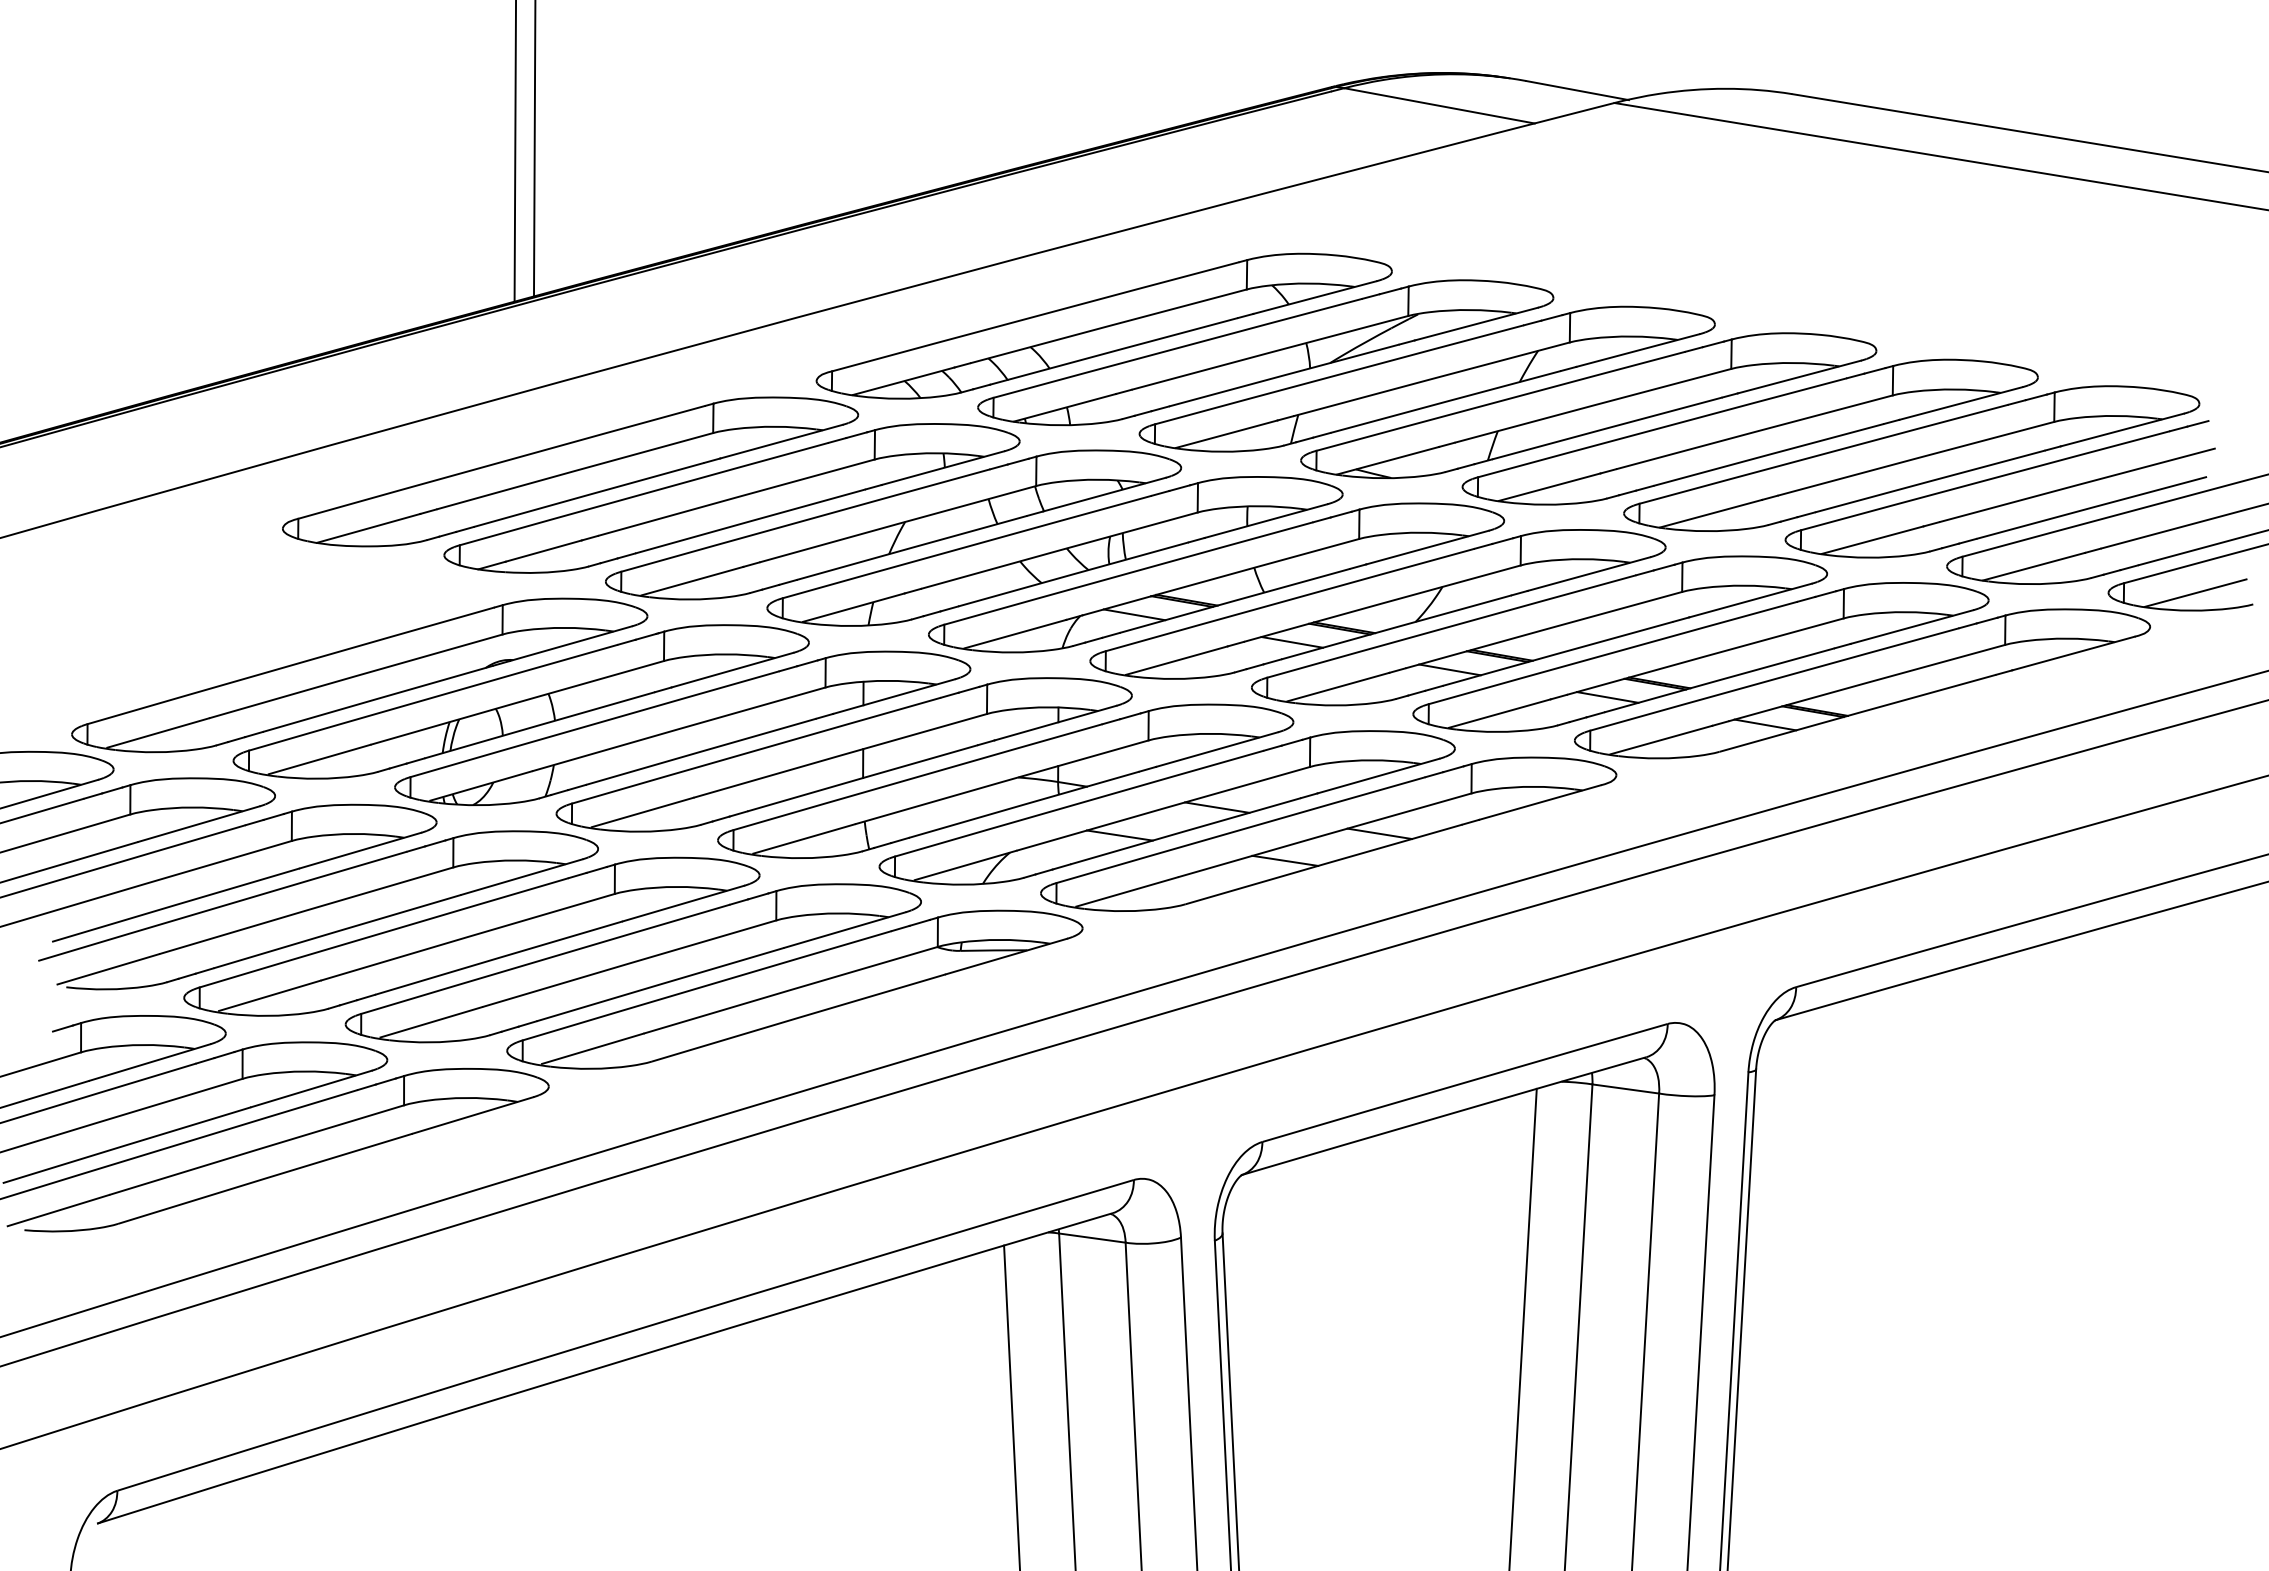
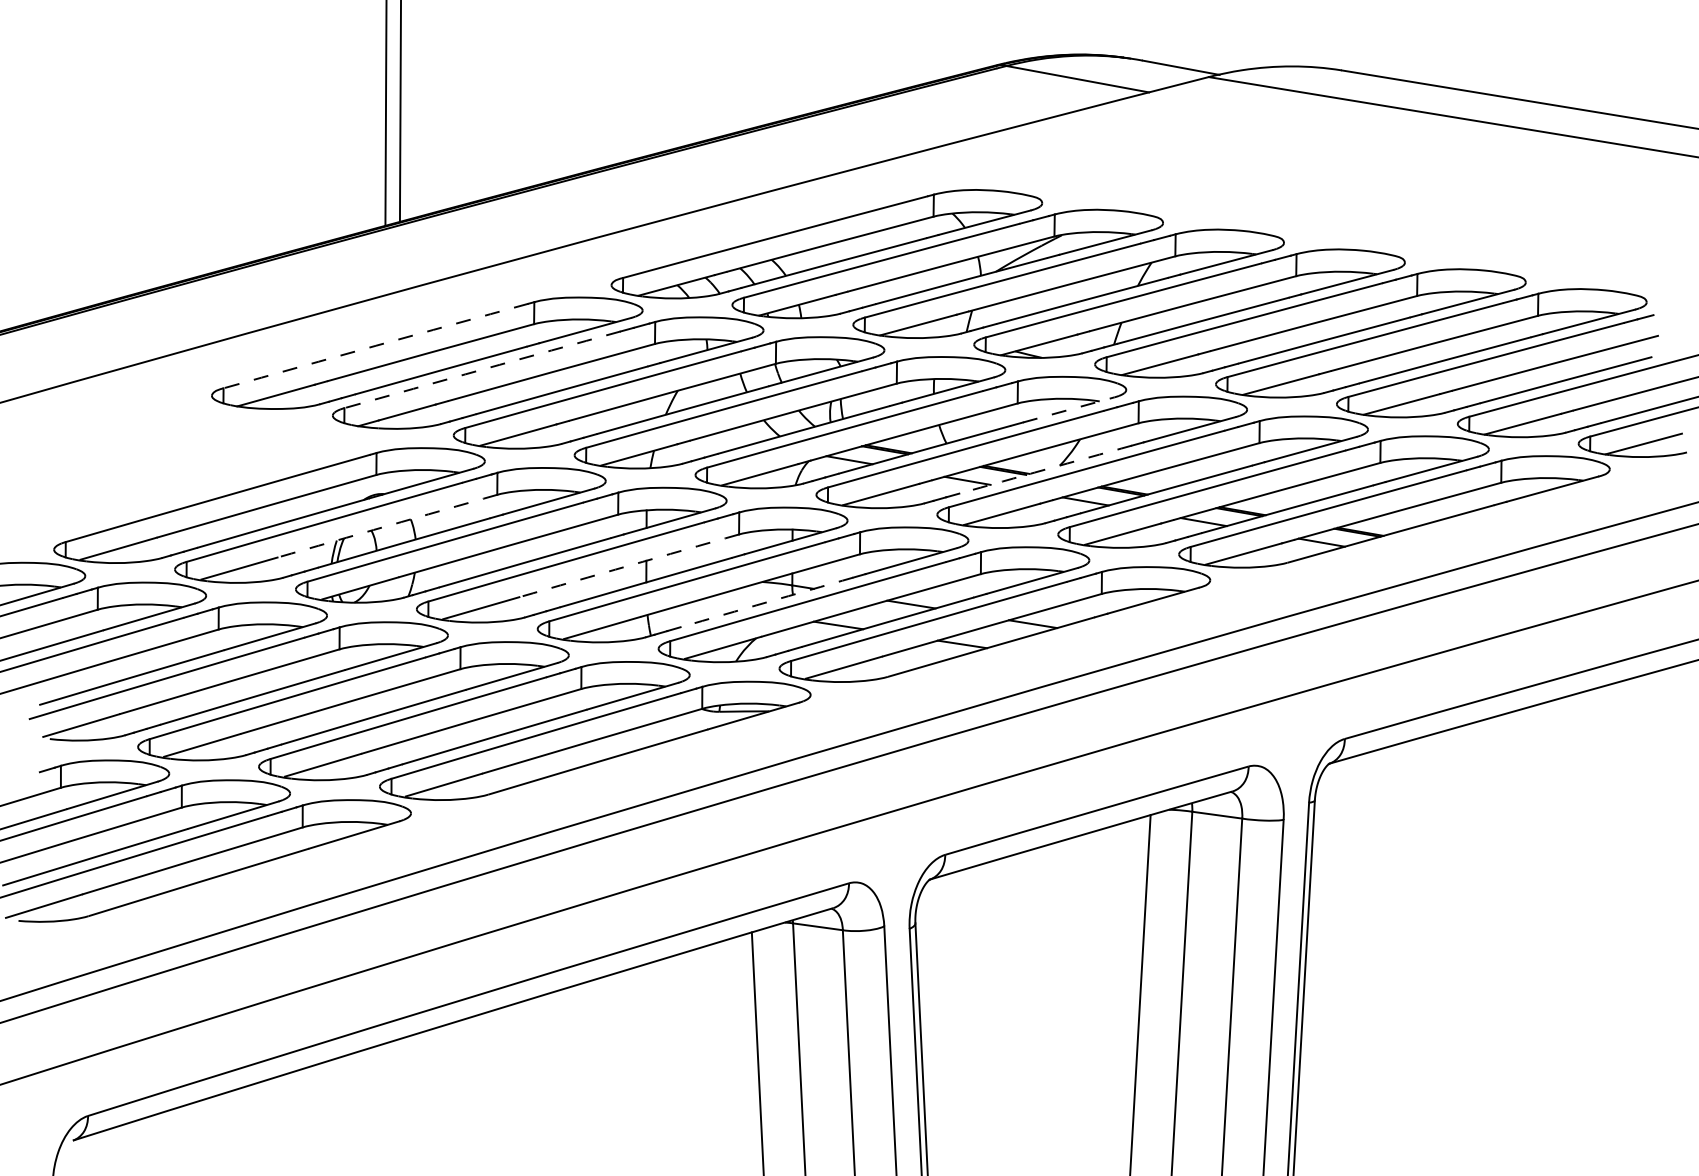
arc: (501, 461) -> (375, 345), solid -> dashed
arc: (644, 493) -> (482, 369), solid -> dashed
line: (1427, 547) -> (1068, 409), solid -> dashed
arc: (1396, 627) -> (1045, 469), solid -> dashed
arc: (517, 702) -> (387, 525), solid -> dashed
arc: (840, 755) -> (629, 565), solid -> dashed
arc: (1024, 804) -> (767, 602), solid -> dashed

